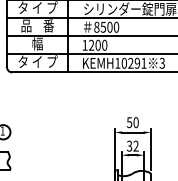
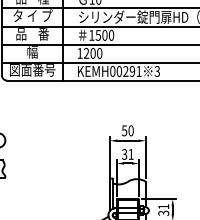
text: (96, 27) -> (91, 35), 8500 -> 1500
text: (37, 62) -> (32, 70), タ イ プ -> 図面番号
text: (117, 63) -> (112, 71), KEMH10291 -> KEMH00291
text: (135, 146) -> (130, 154), 32 -> 31

